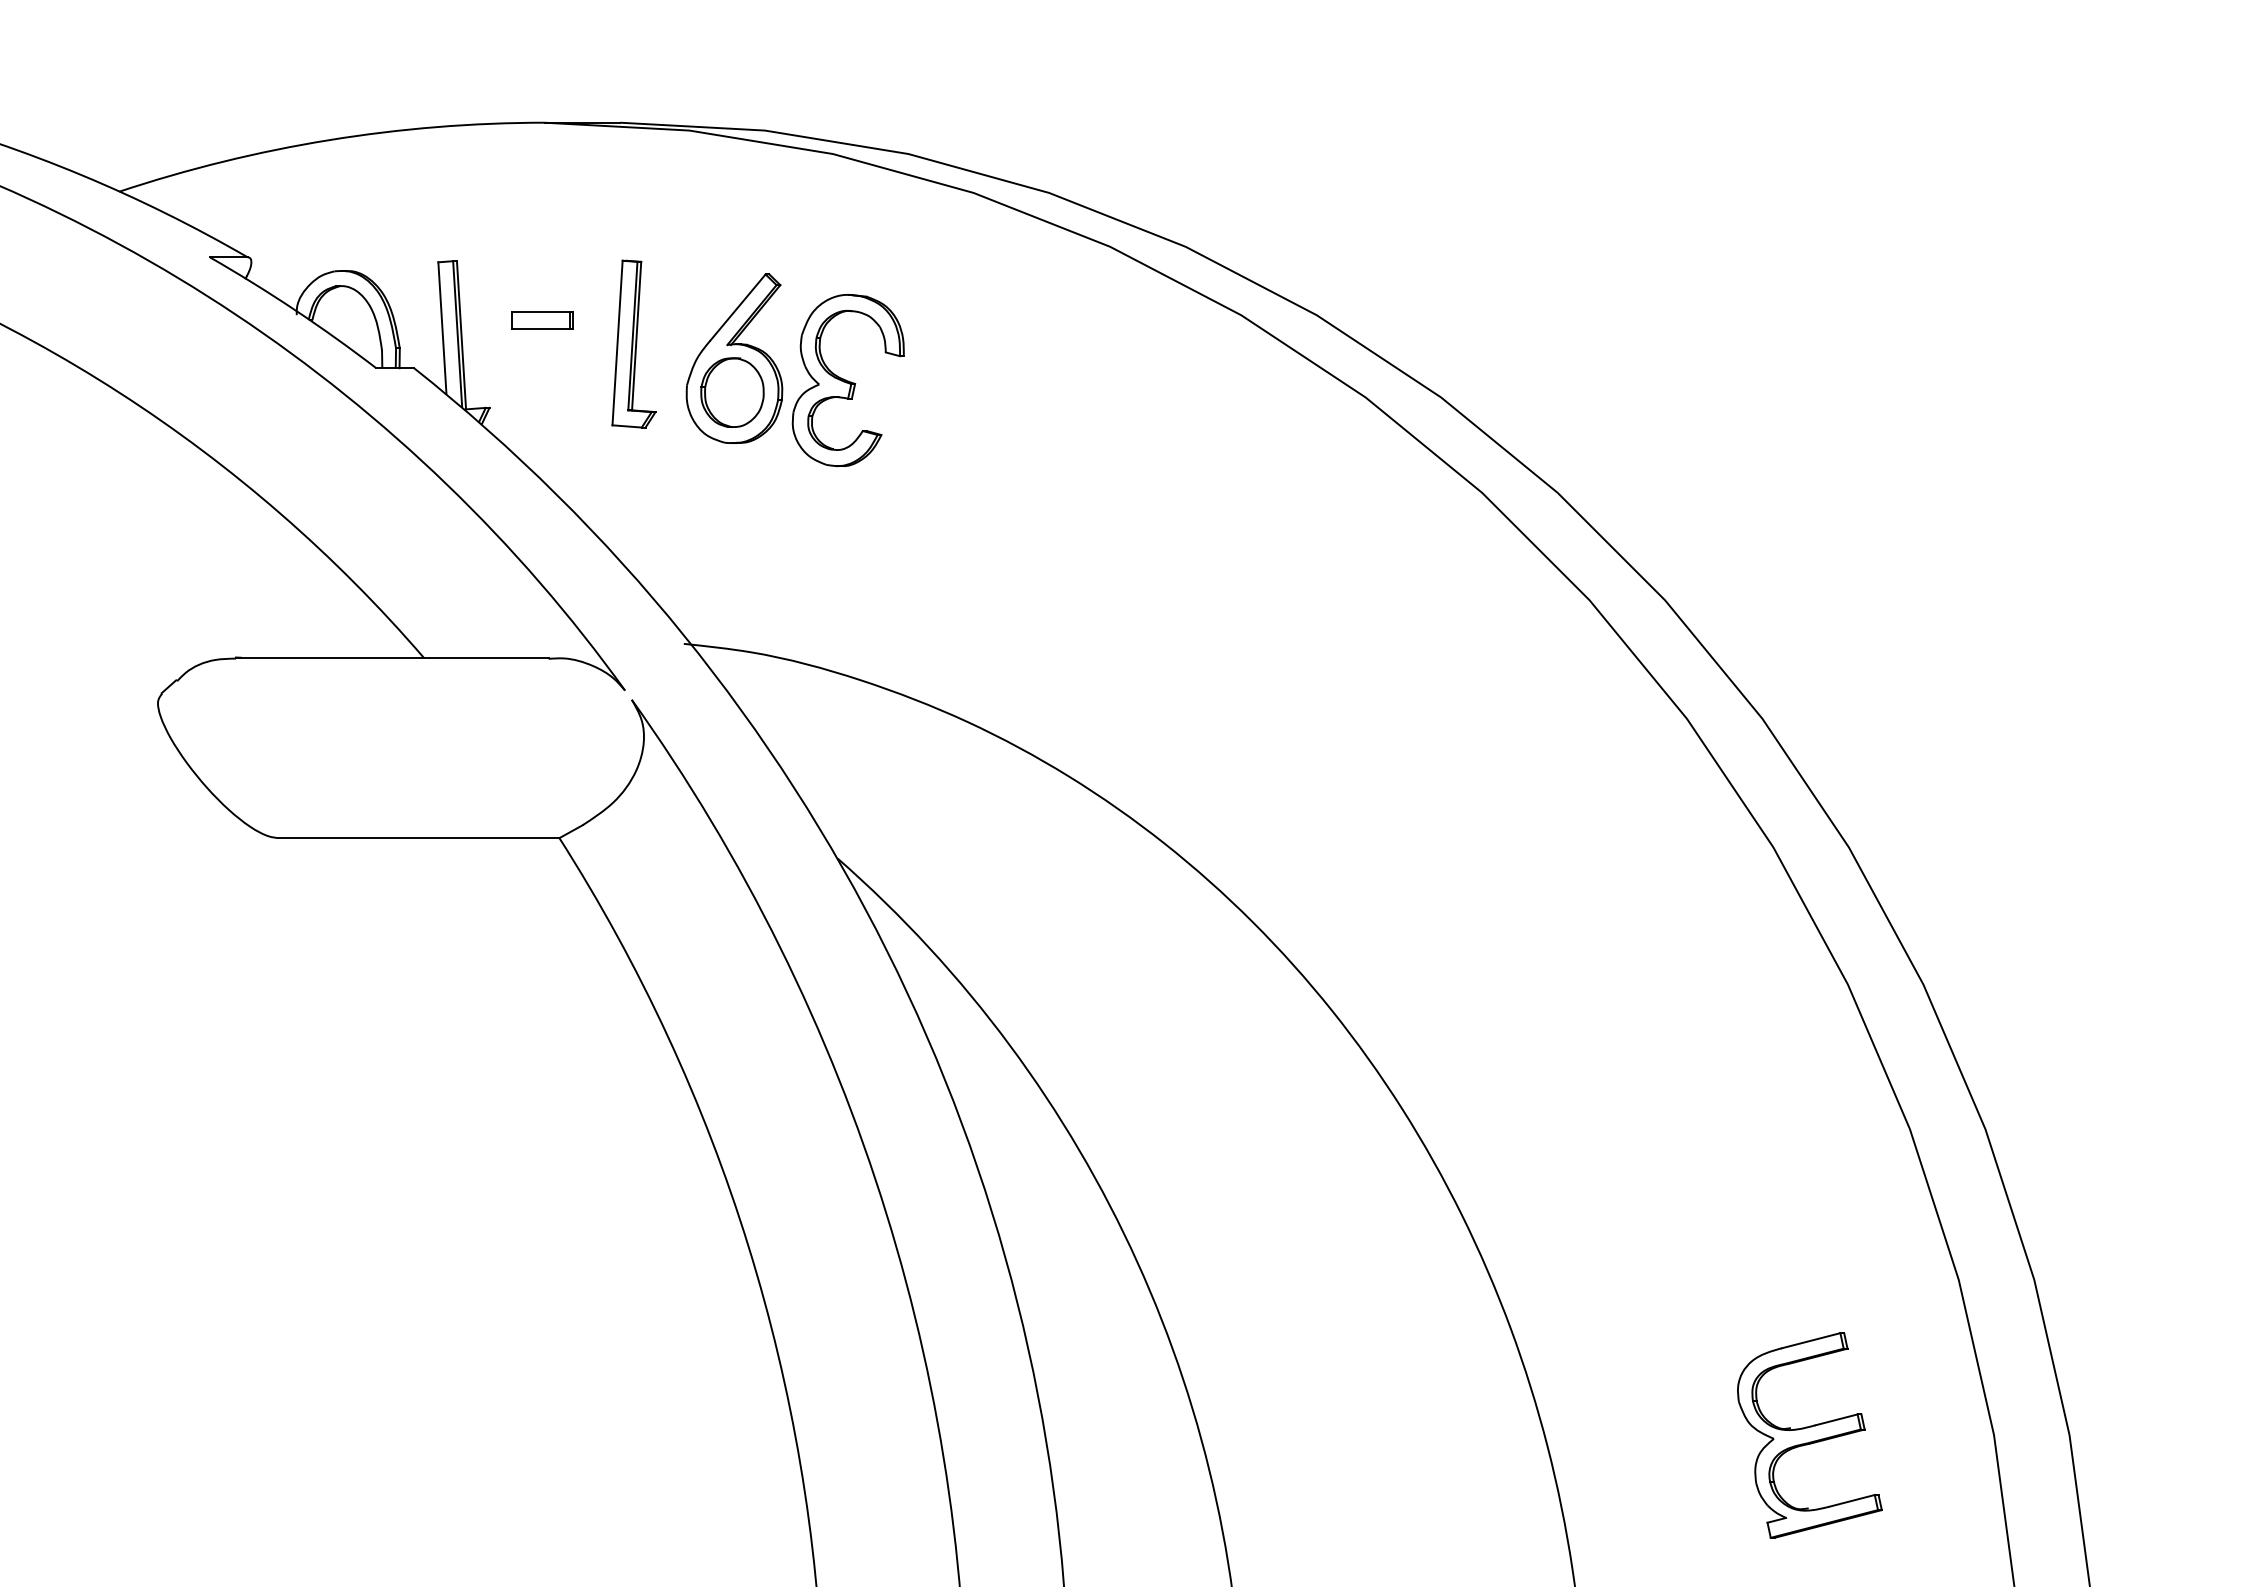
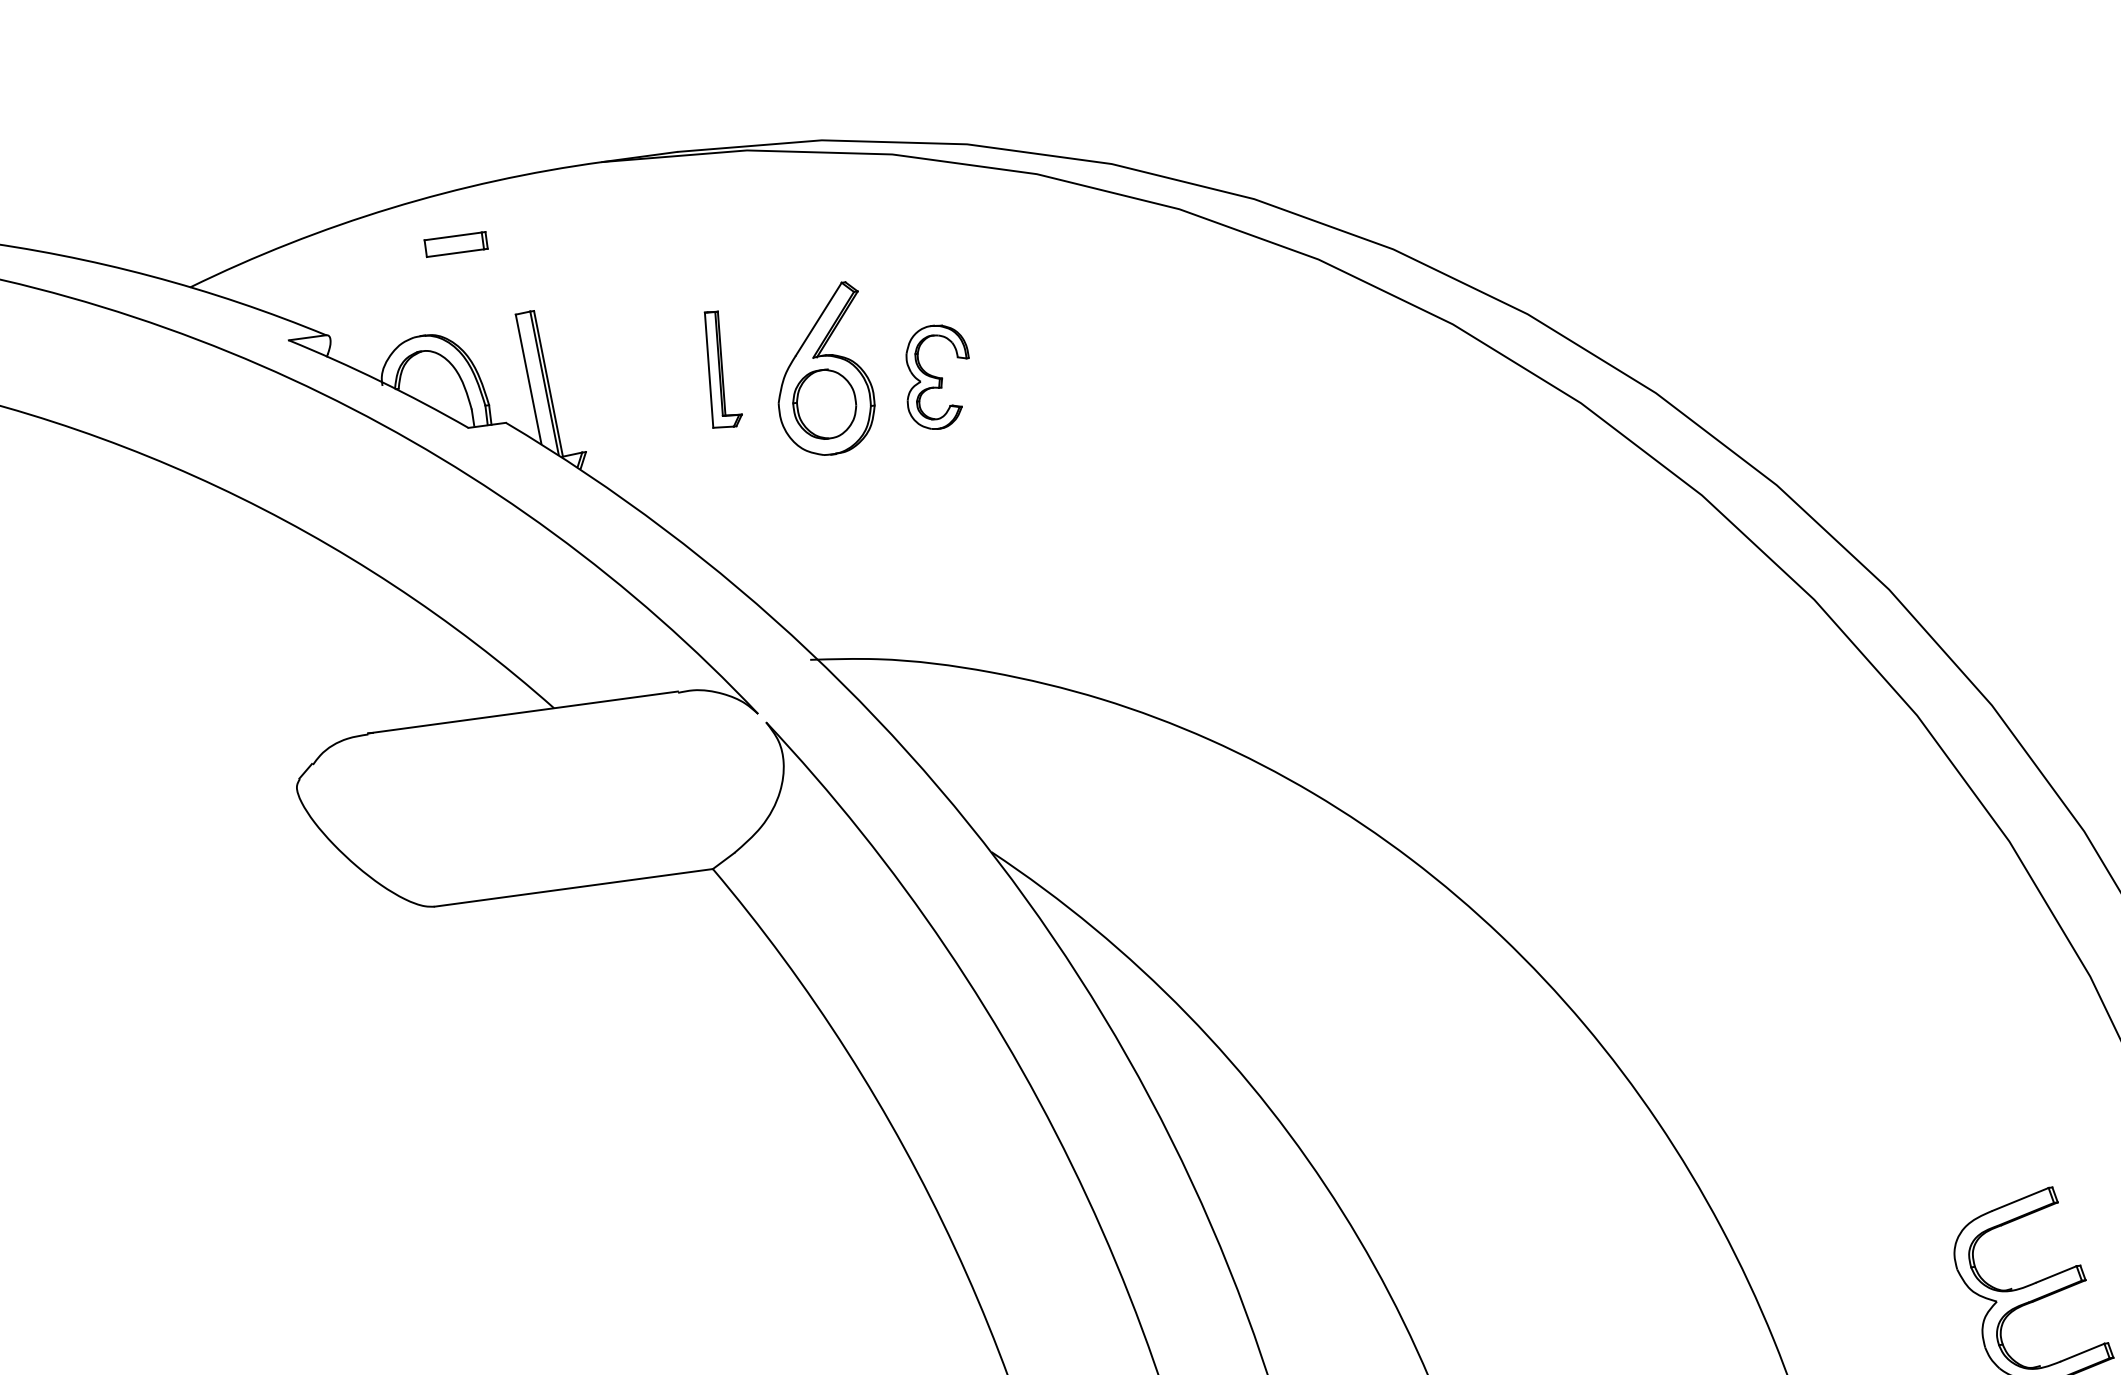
part: (542, 320) -> (455, 244), moved
part: (633, 343) -> (720, 368), size x0.7
part: (847, 380) -> (937, 376), size x0.6

